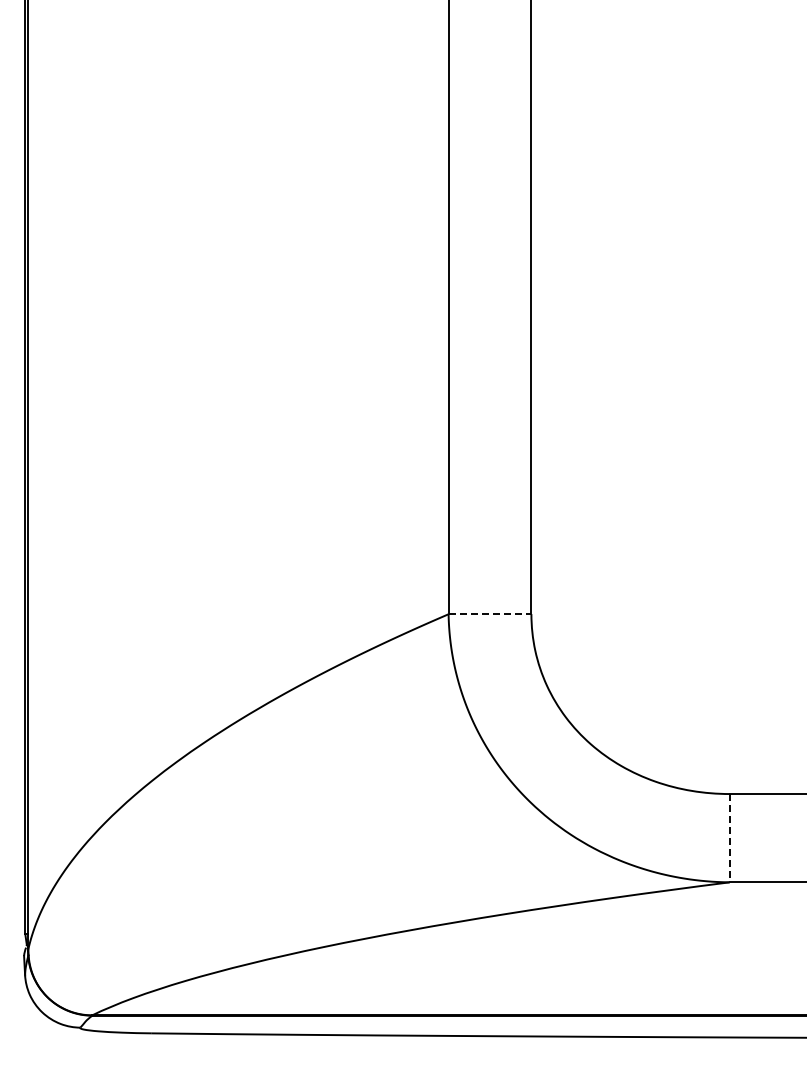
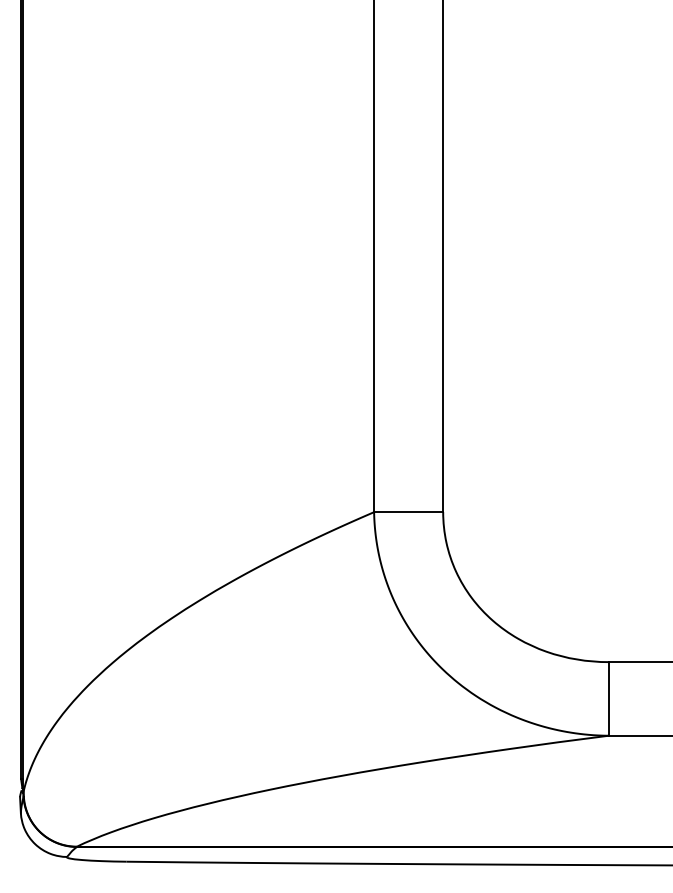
line: (490, 614) -> (409, 512), dashed -> solid
line: (729, 838) -> (608, 699), dashed -> solid

